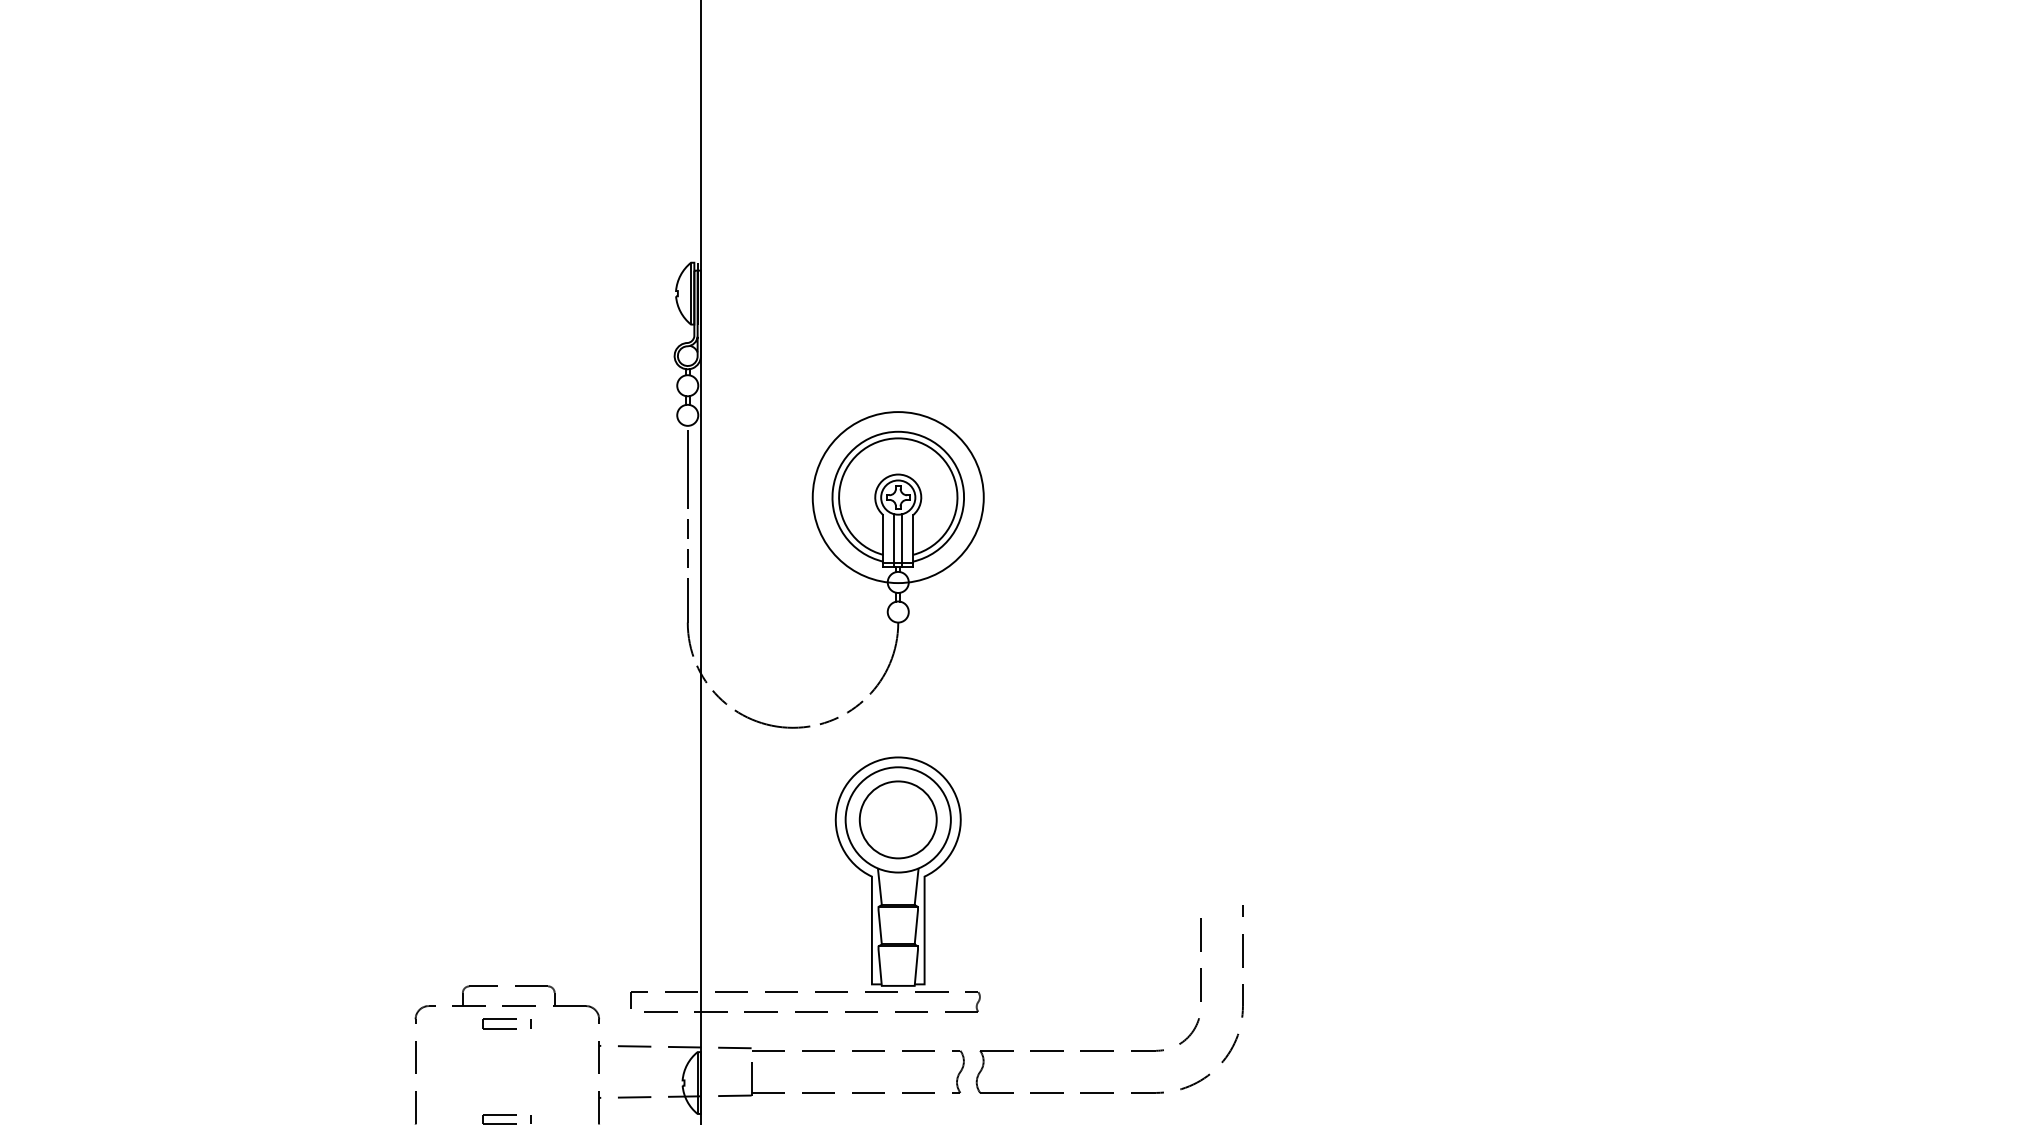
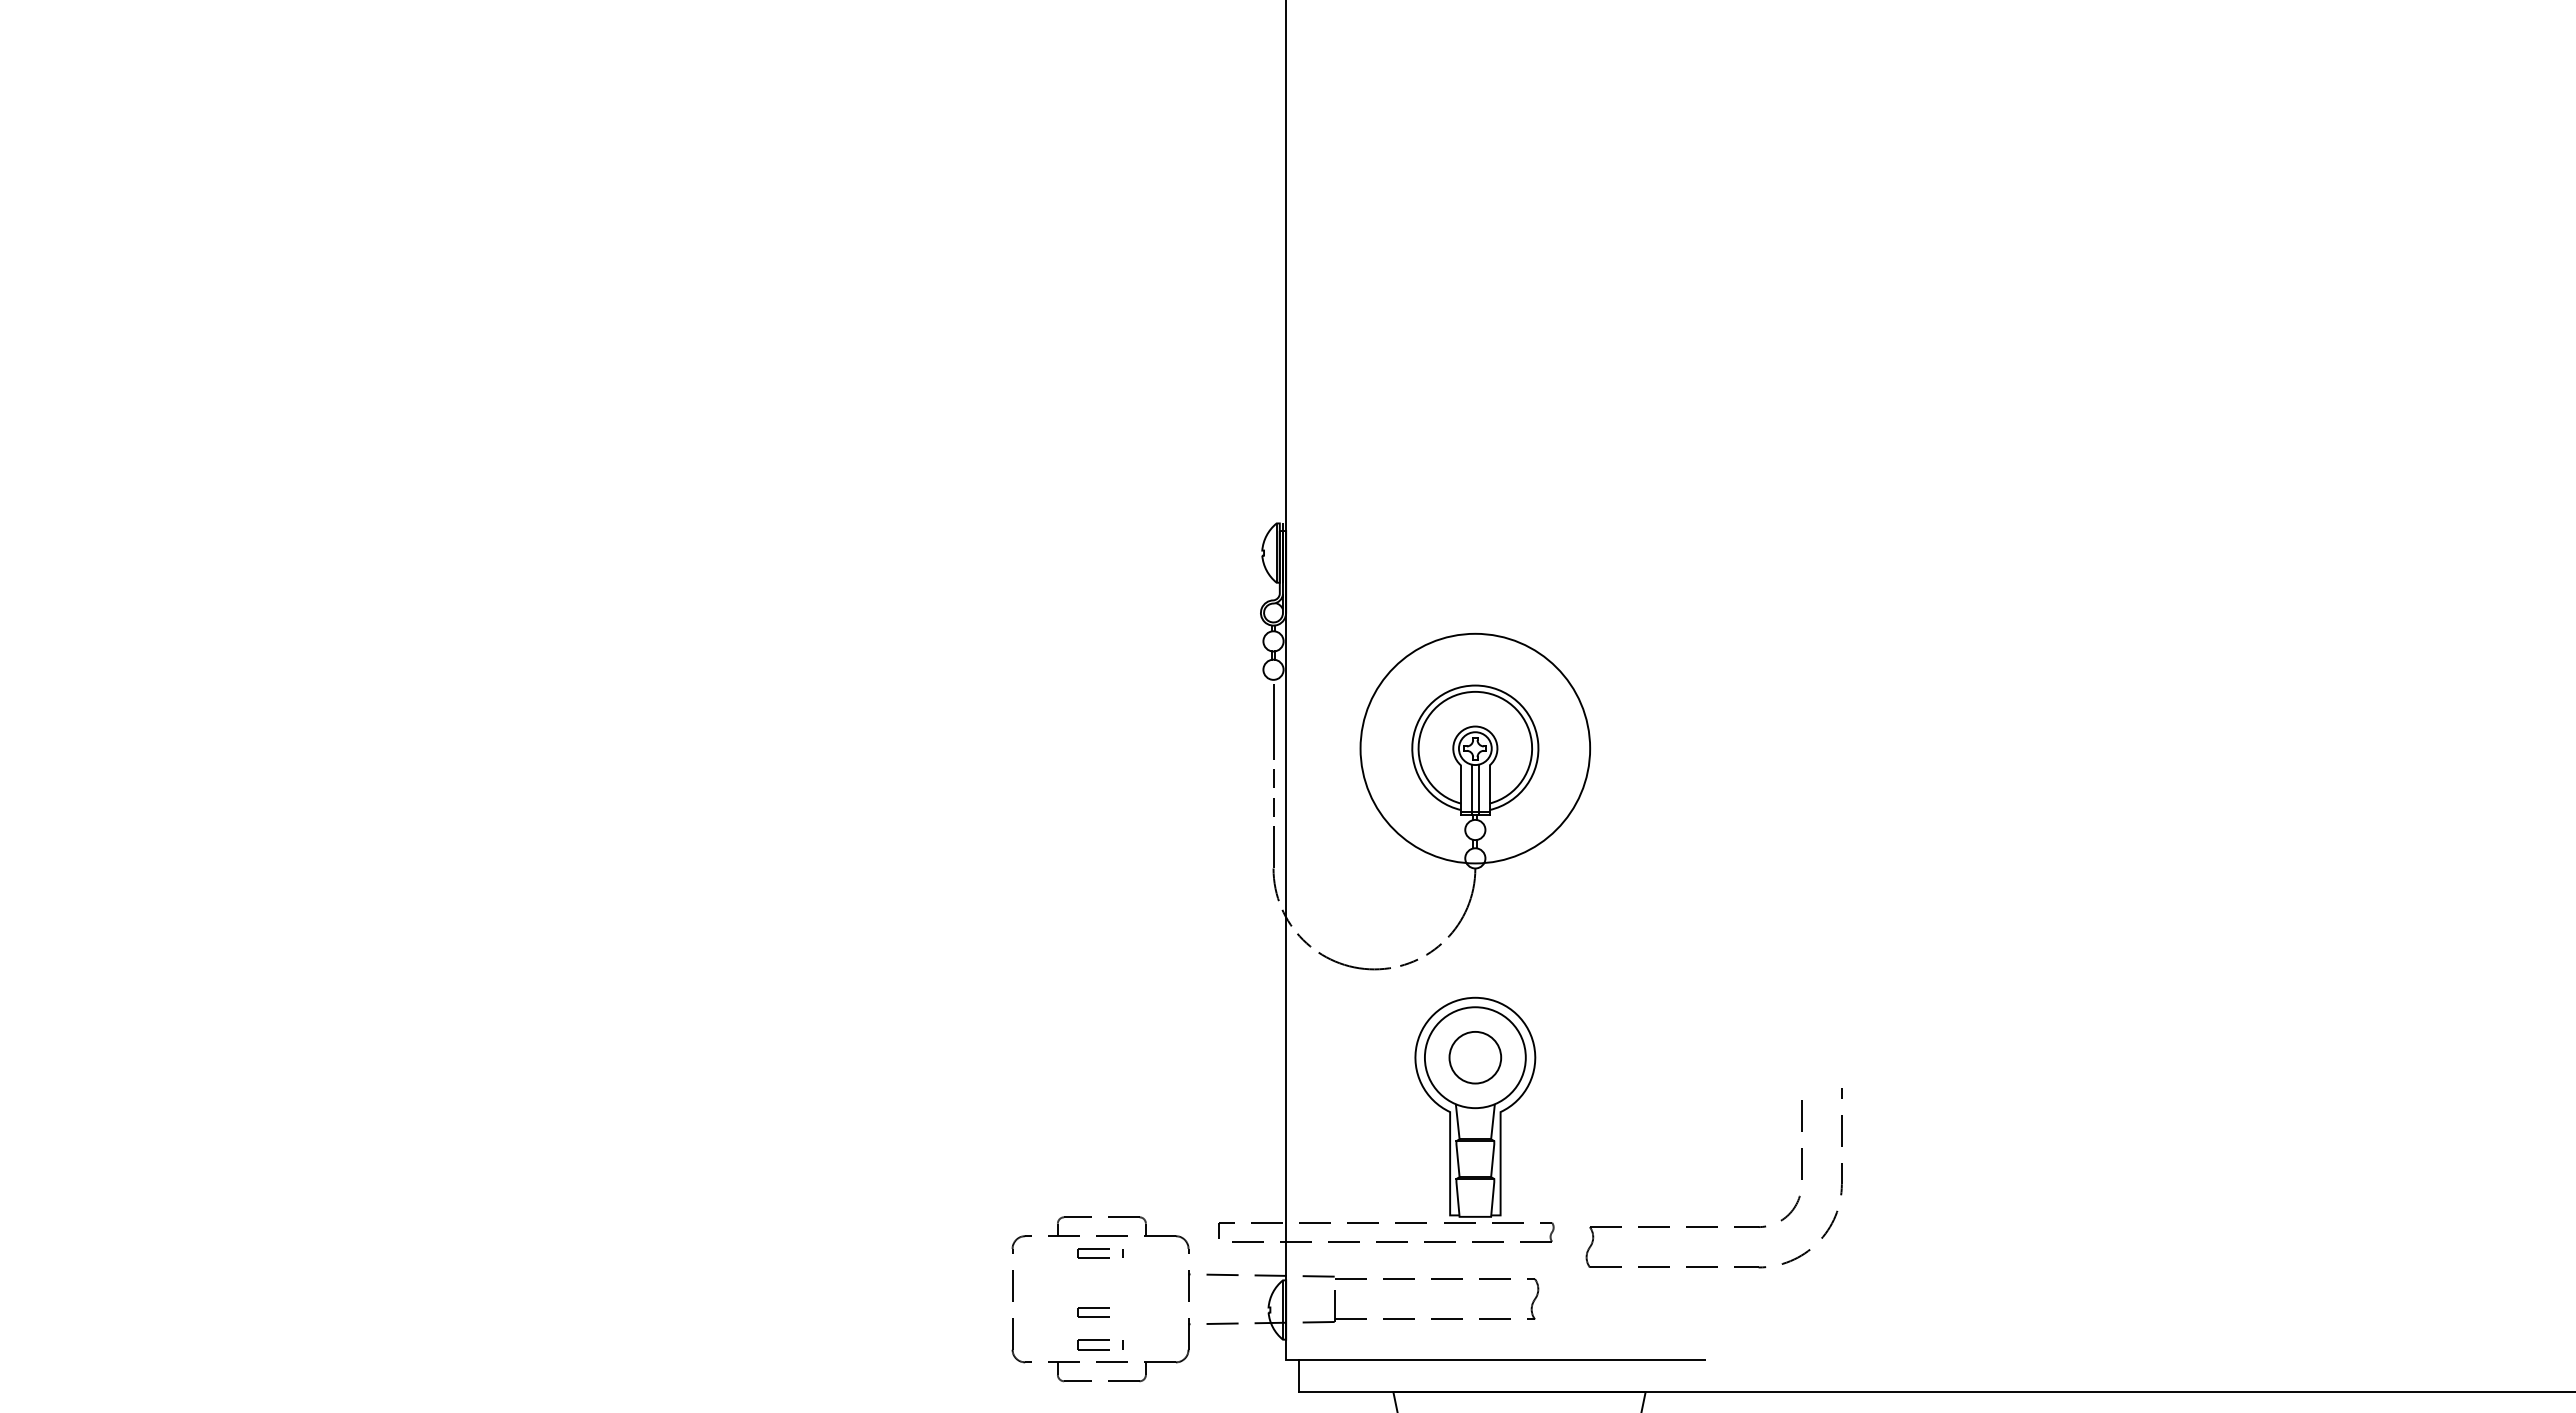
circle: (898, 497) -> (1475, 748), size x1.4
circle: (898, 819) -> (1475, 1057), size x0.7
part: (1109, 1050) -> (1713, 1226), moved
part: (500, 1085) -> (1093, 1312), added

